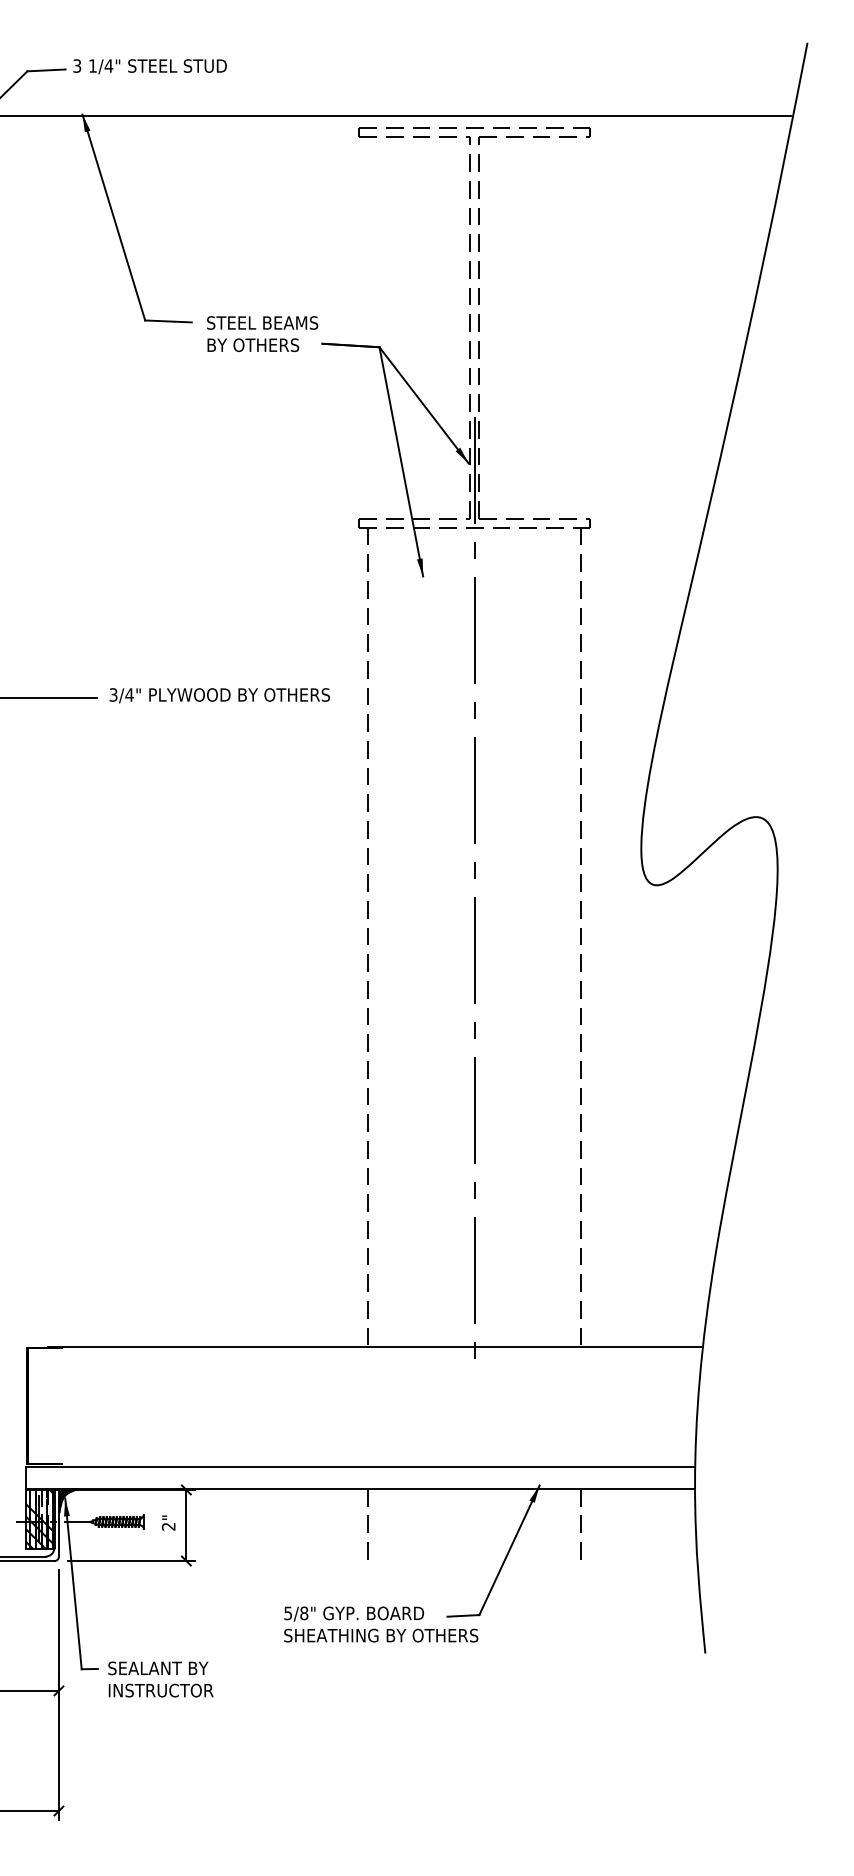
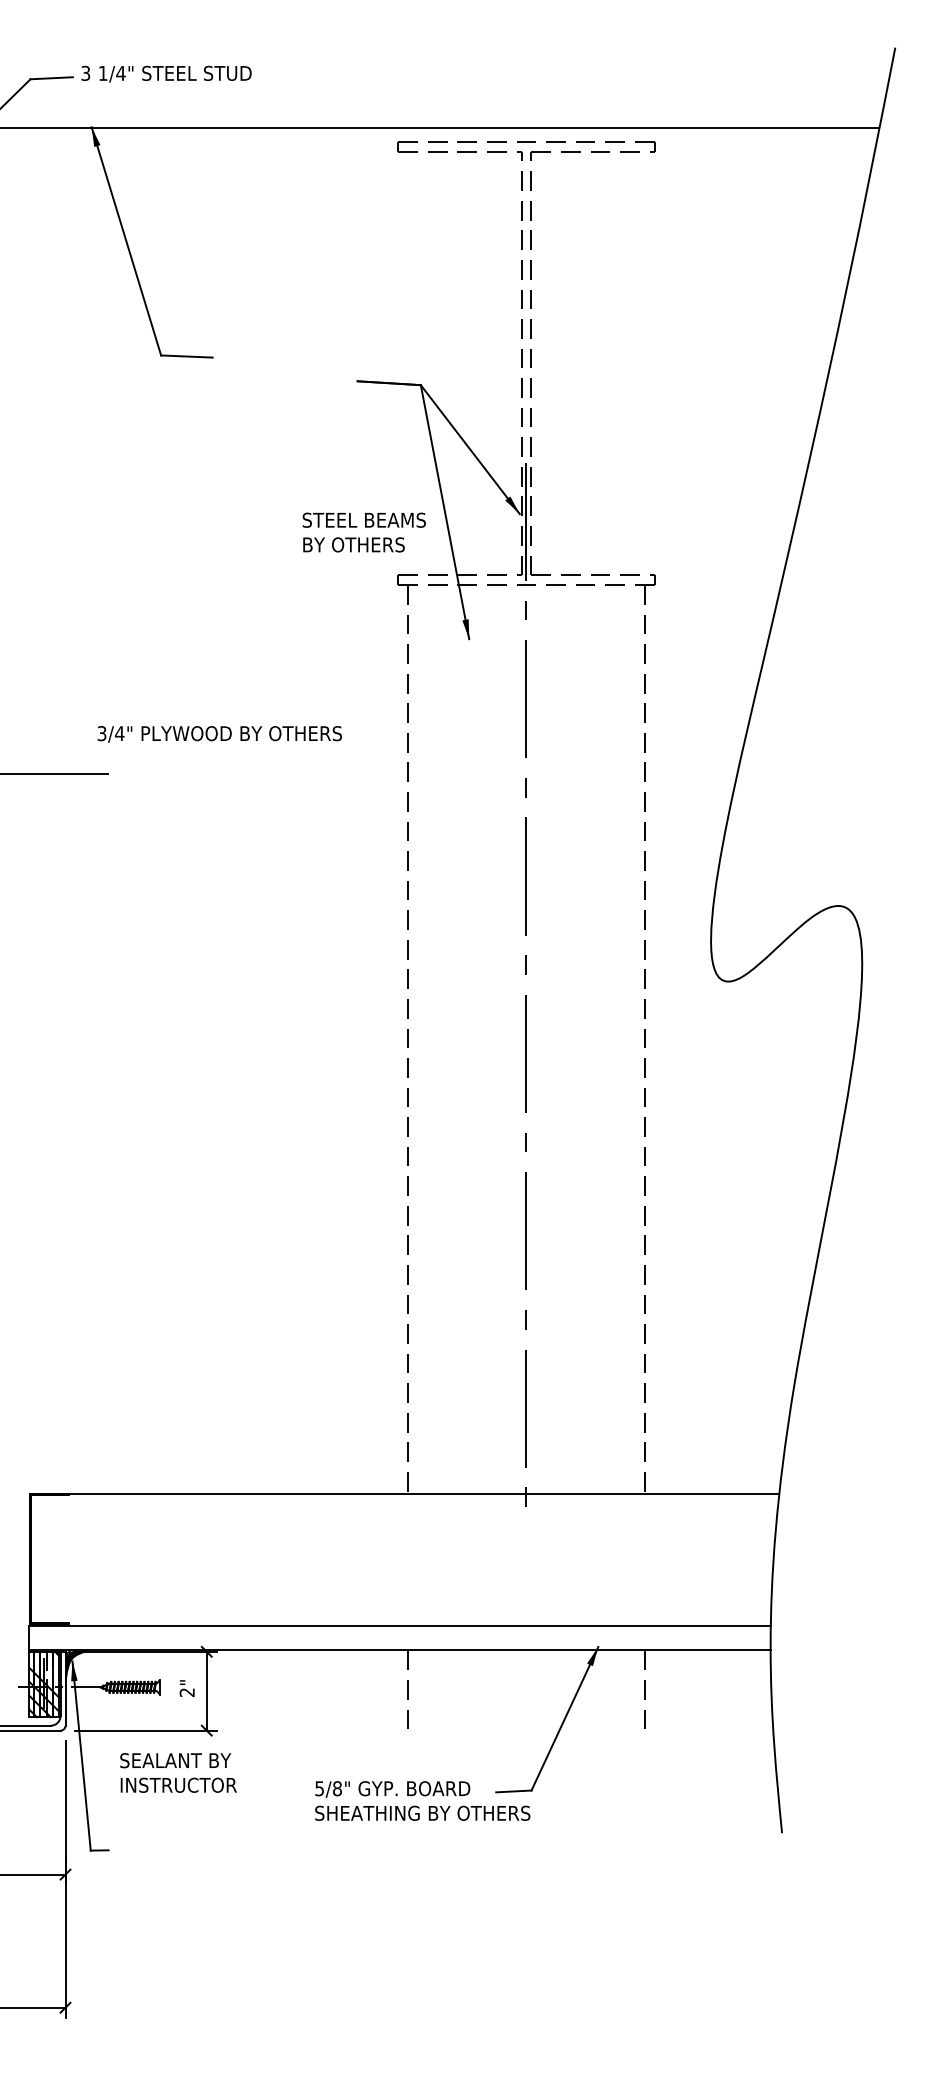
text: (261, 334) -> (363, 532), moved
text: (219, 695) -> (219, 734), moved
text: (160, 1679) -> (178, 1772), moved

